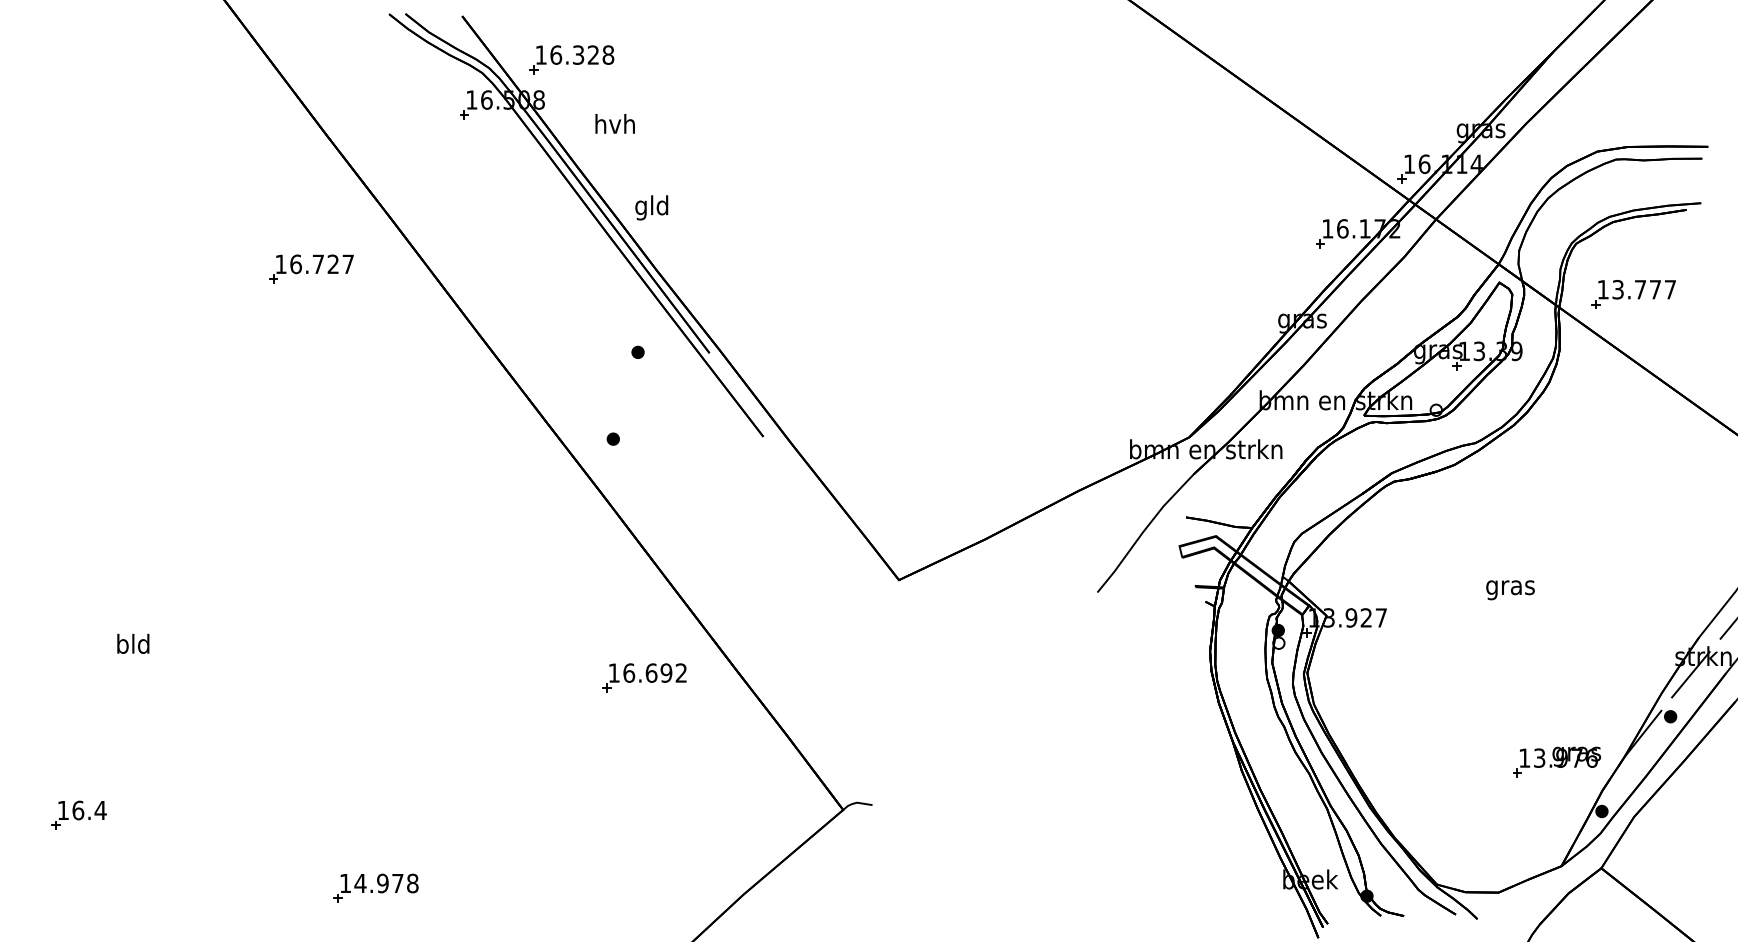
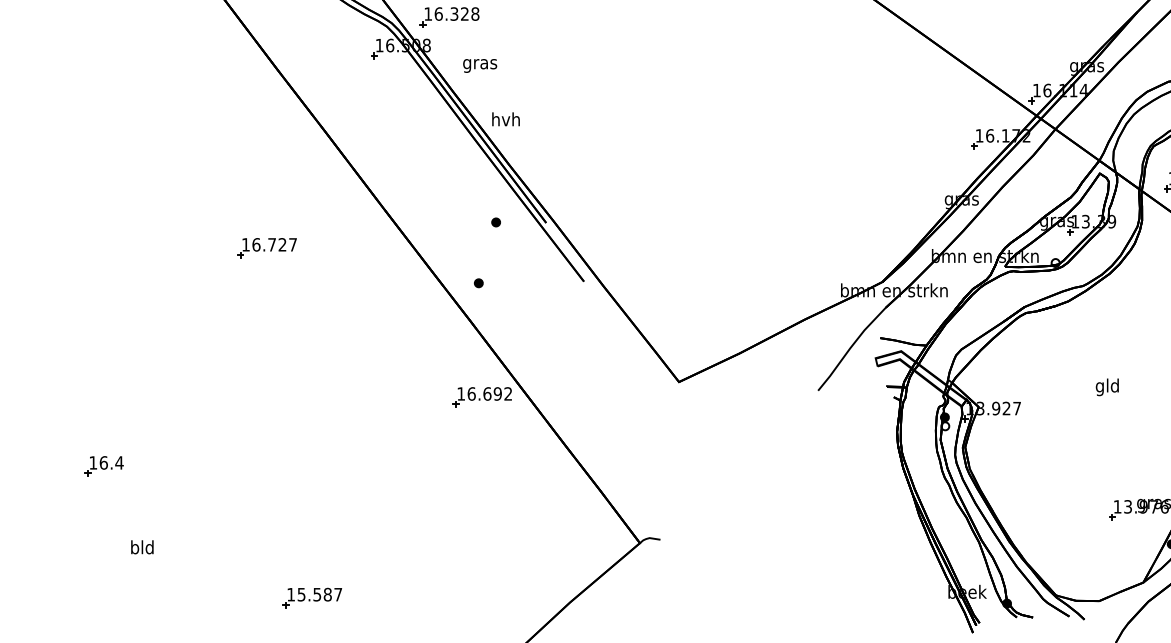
text: (614, 126) -> (479, 64), hvh -> gras
text: (651, 207) -> (505, 120), gld -> hvh
part: (311, 268) -> (267, 247), moved
text: (1510, 587) -> (1107, 387), gras -> gld
text: (133, 643) -> (142, 547), moved
part: (644, 677) -> (482, 397), moved
part: (78, 814) -> (103, 465), moved
text: (386, 883) -> (319, 594), 14.978 -> 15.587

